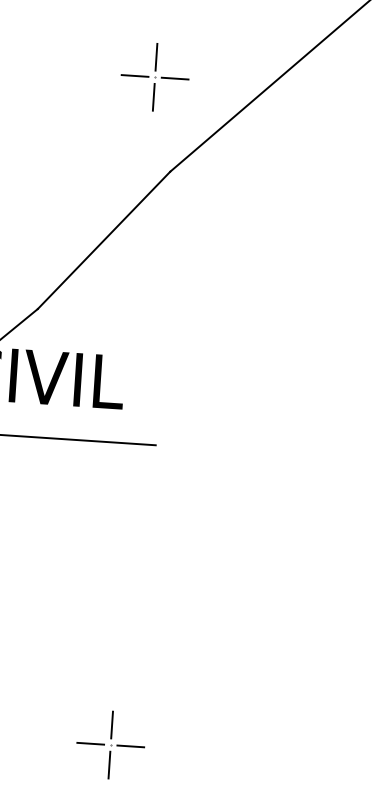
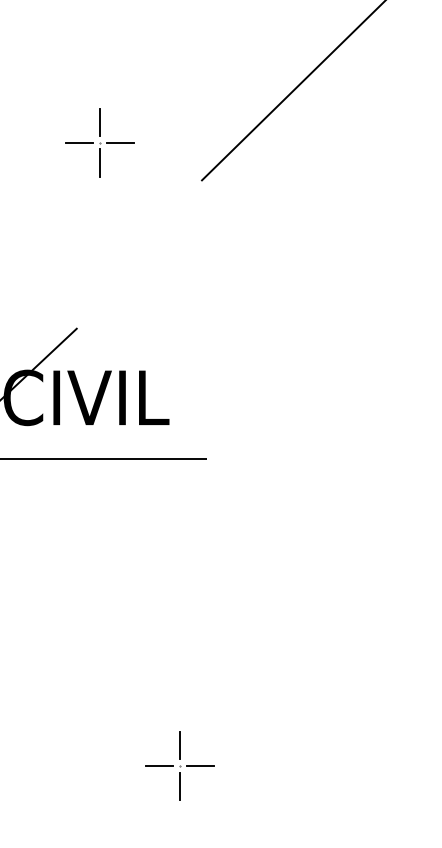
part: (154, 77) -> (99, 142), moved
line: (104, 240) -> (139, 254), removed

